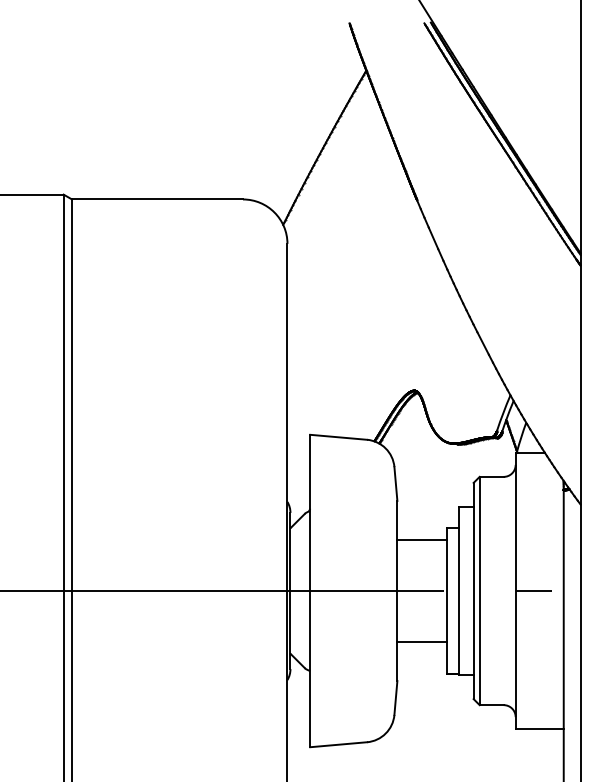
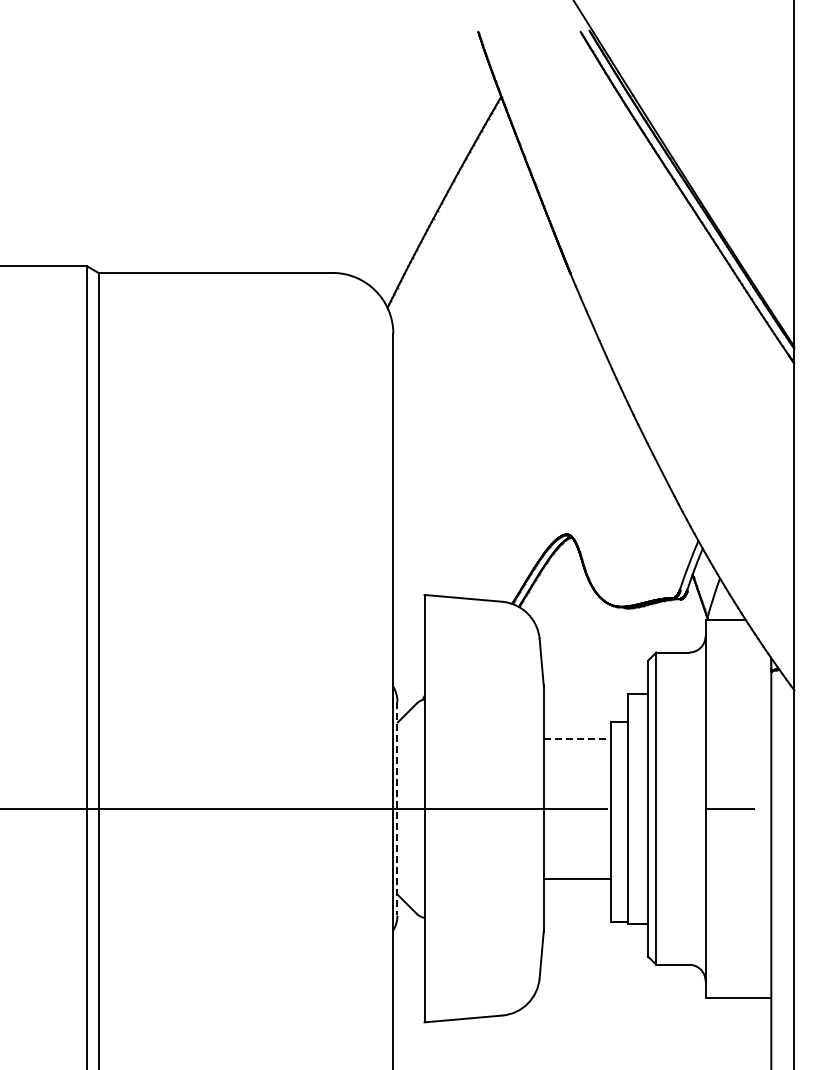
line: (422, 539) -> (577, 738), solid -> dashed
line: (290, 590) -> (397, 808), solid -> dashed

